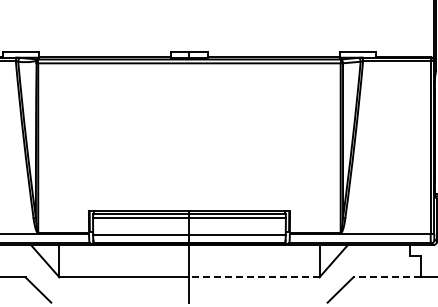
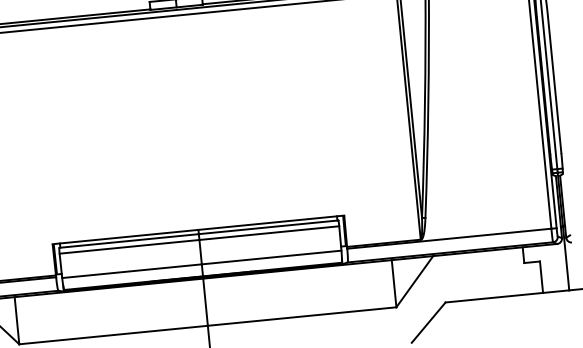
line: (254, 277) -> (302, 316), dashed -> solid
line: (387, 277) -> (494, 297), dashed -> solid

